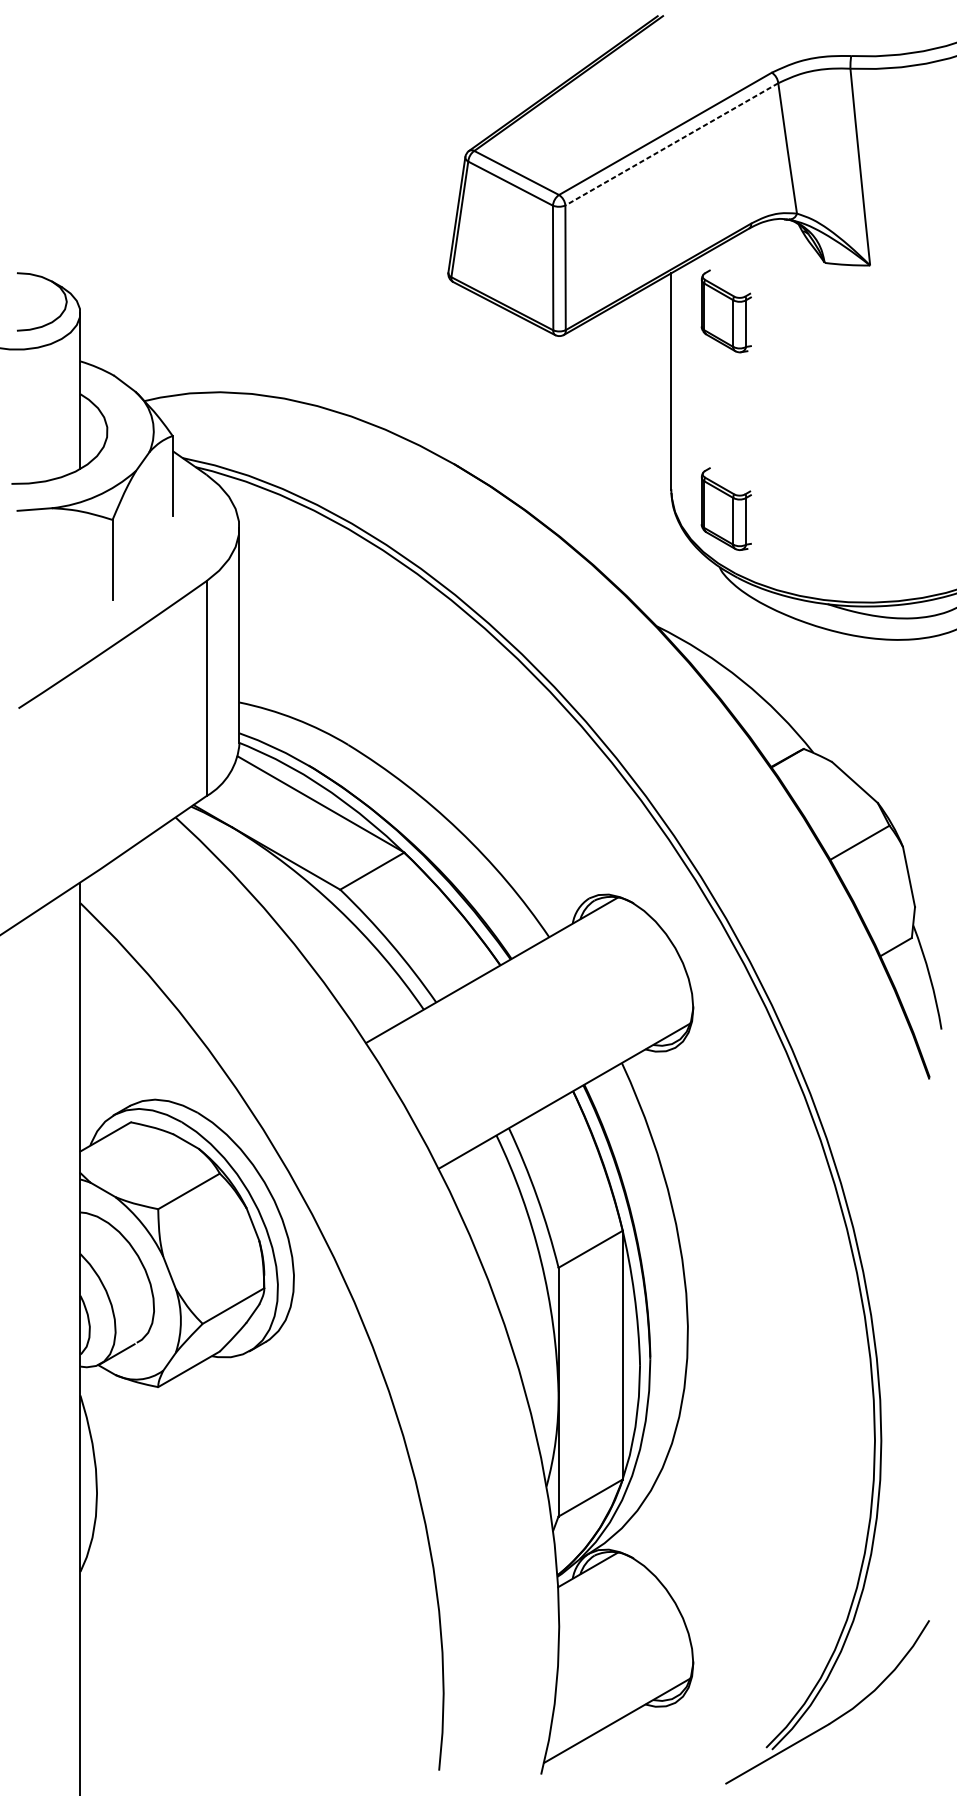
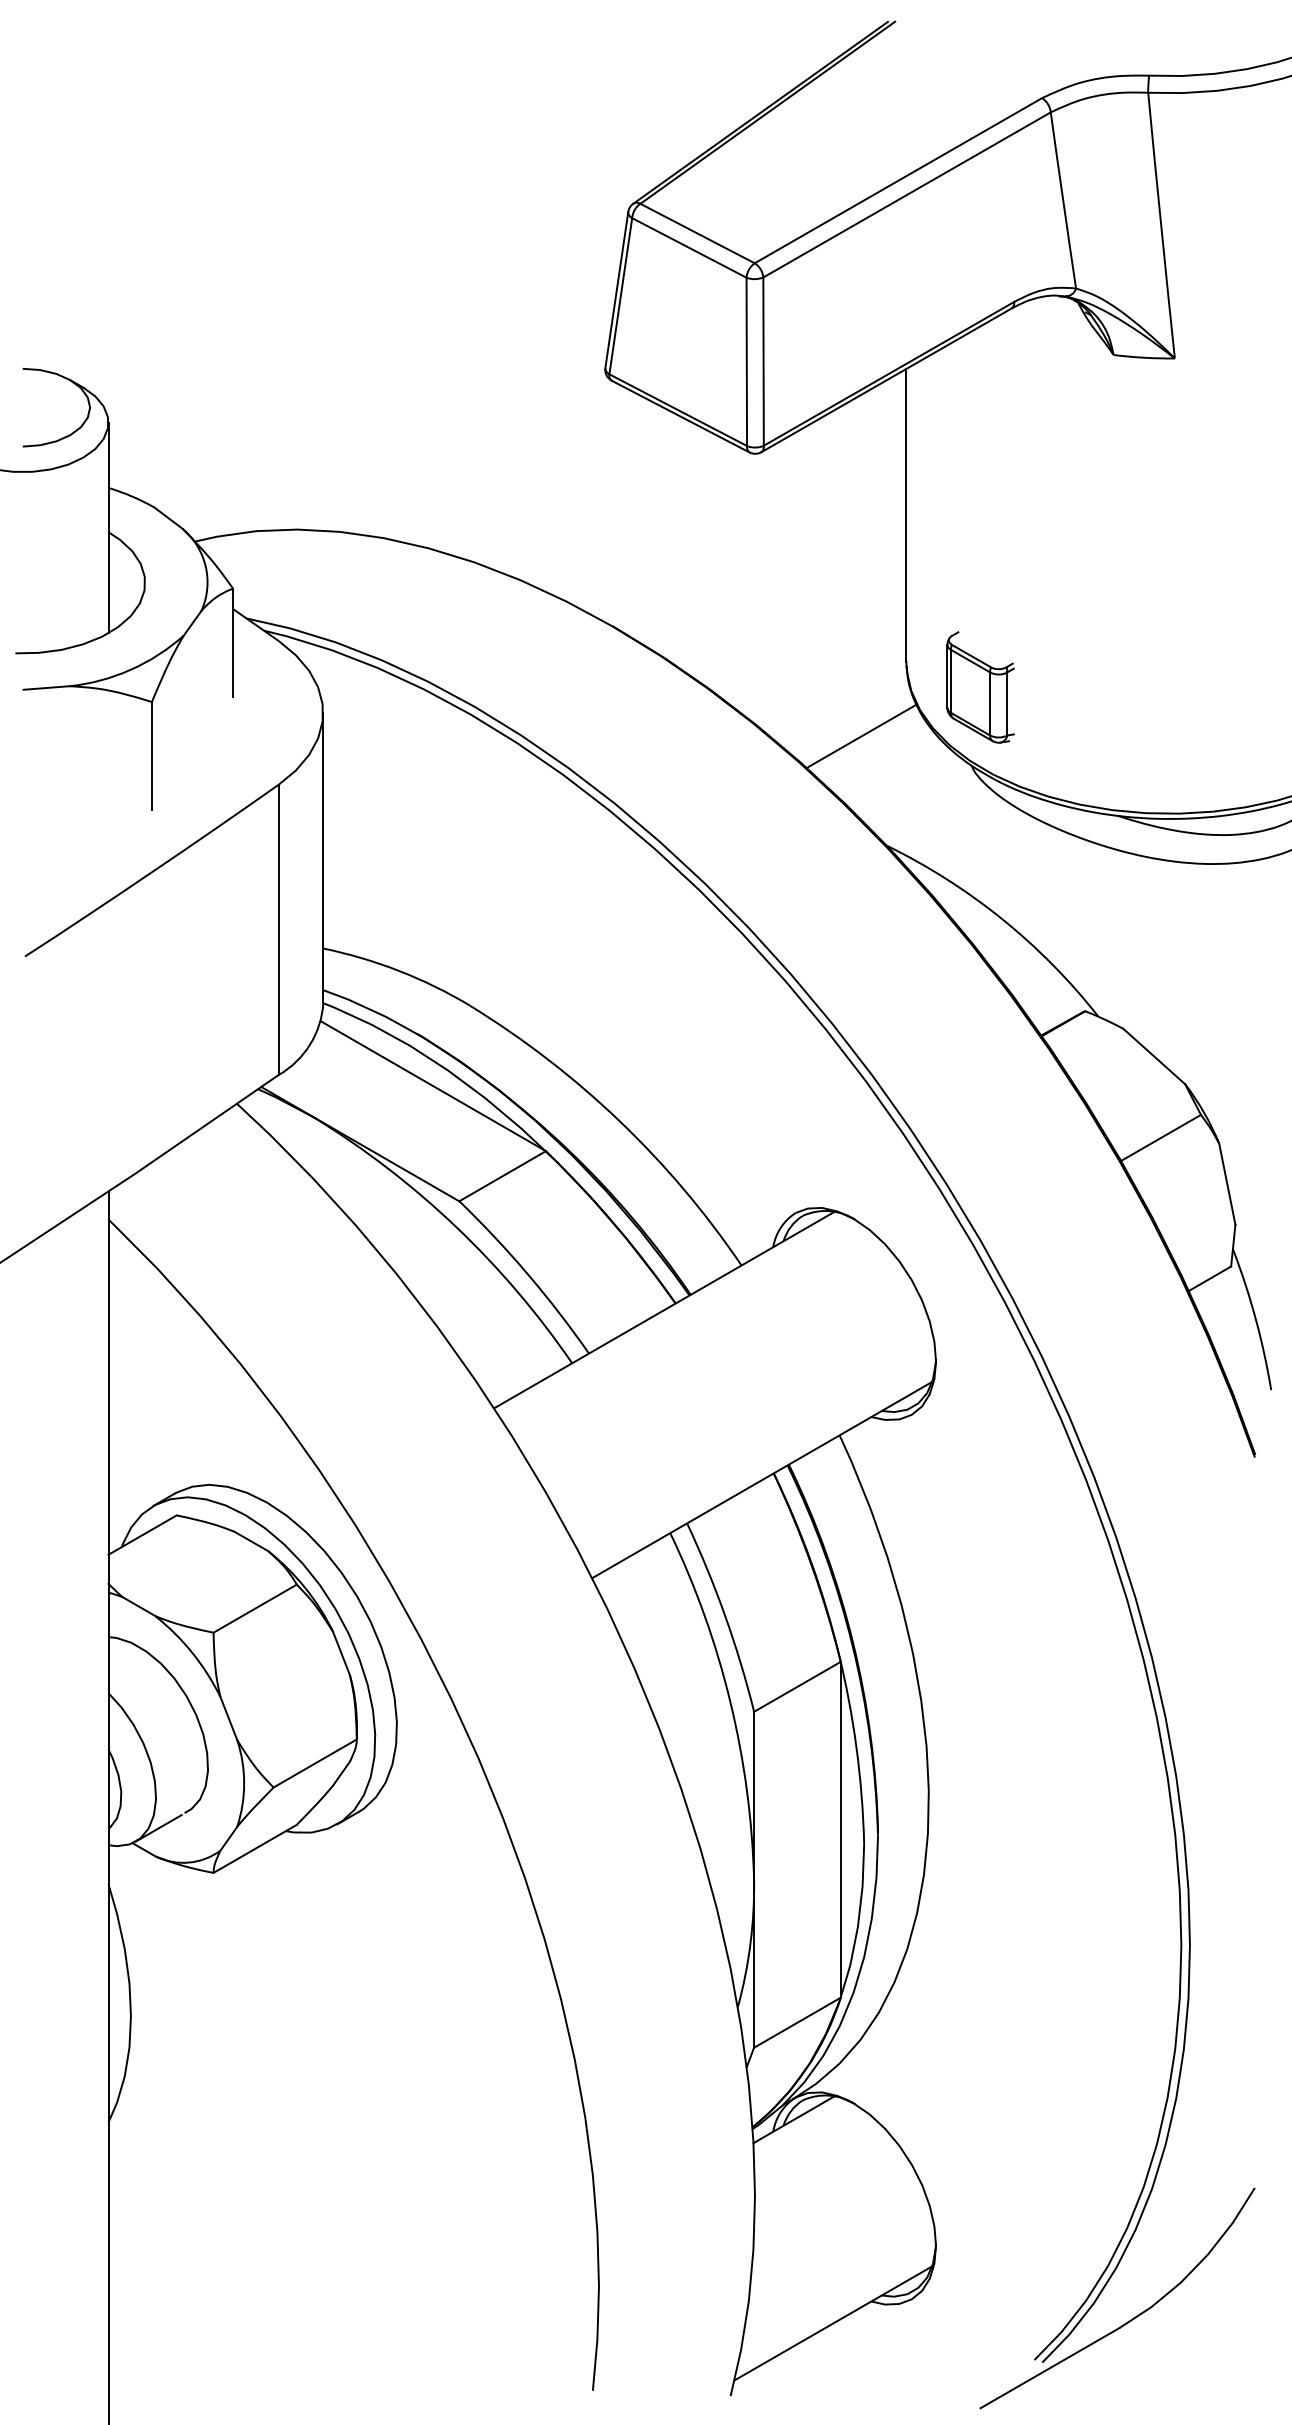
line: (672, 144) -> (907, 194), dashed -> solid
part: (726, 311) -> (980, 420), removed
line: (638, 544) -> (861, 735), added

